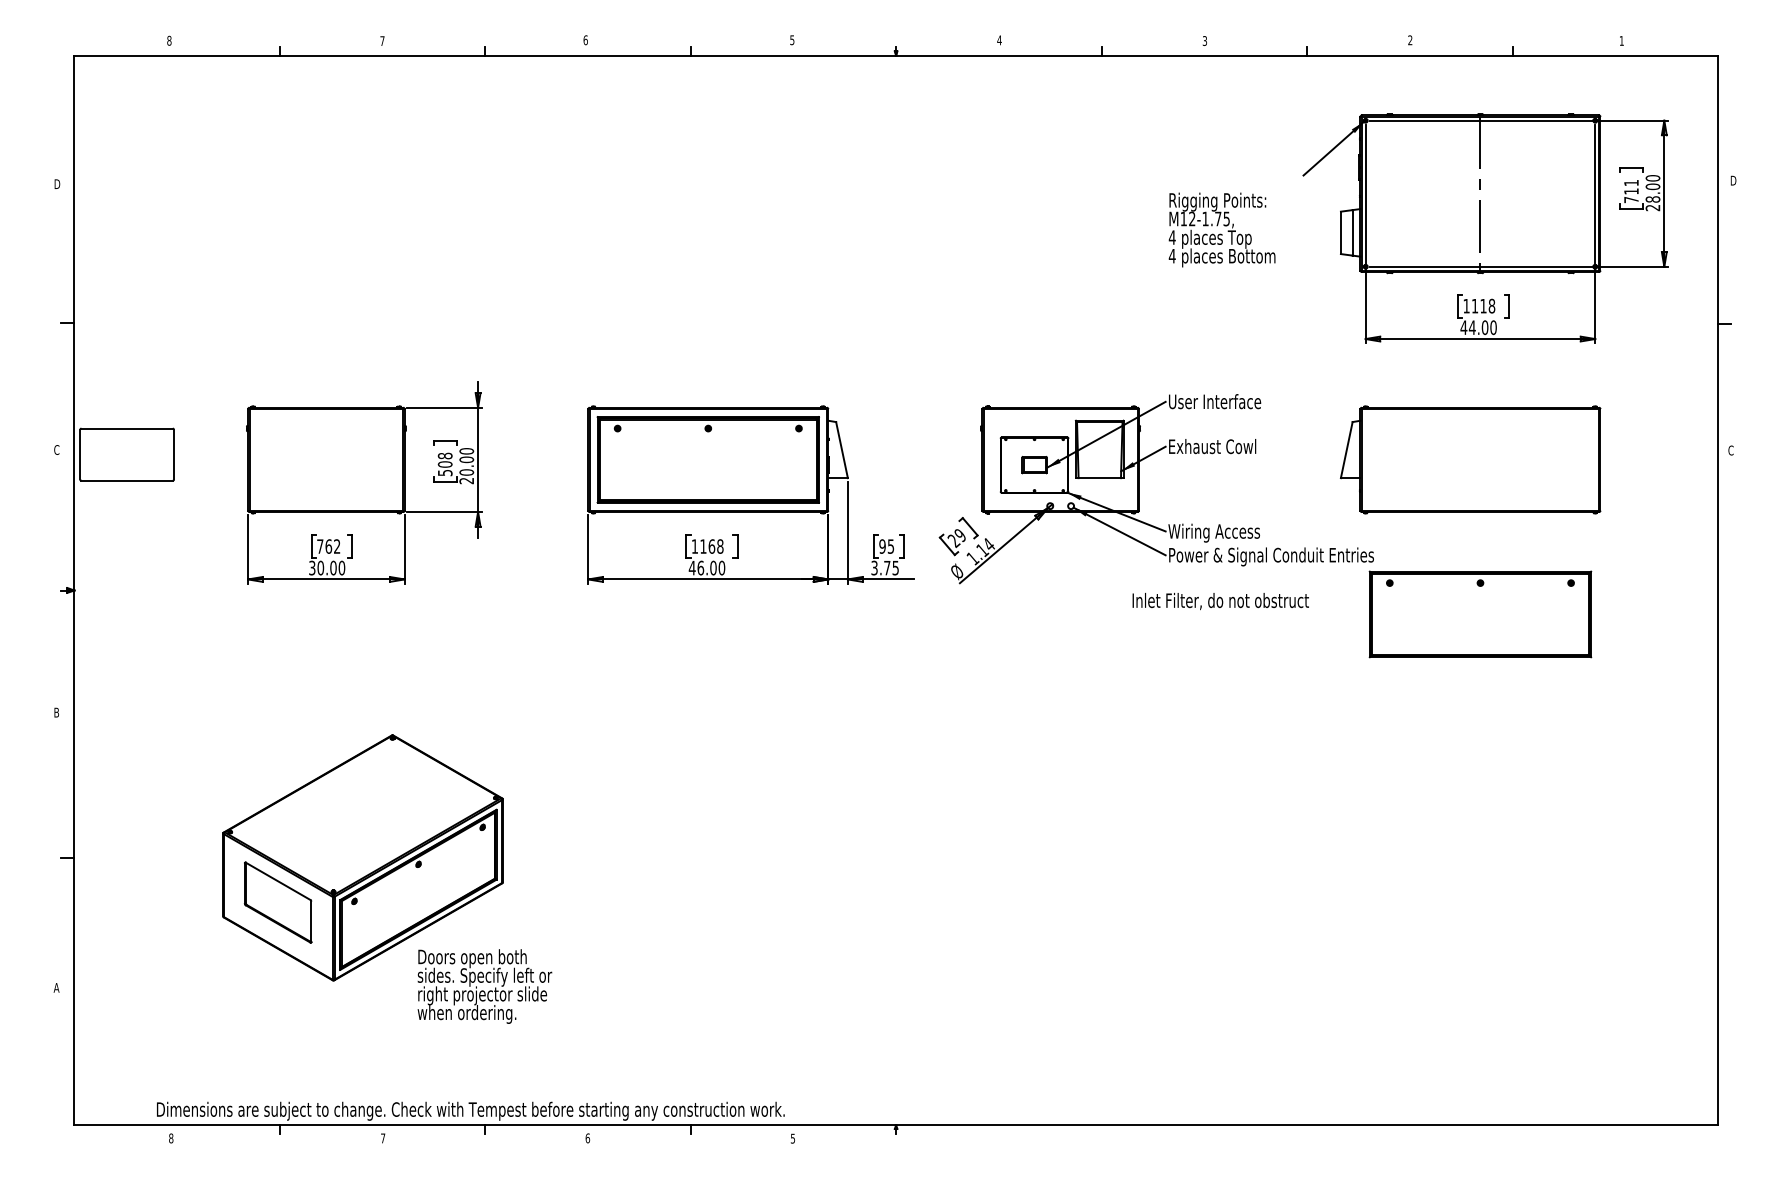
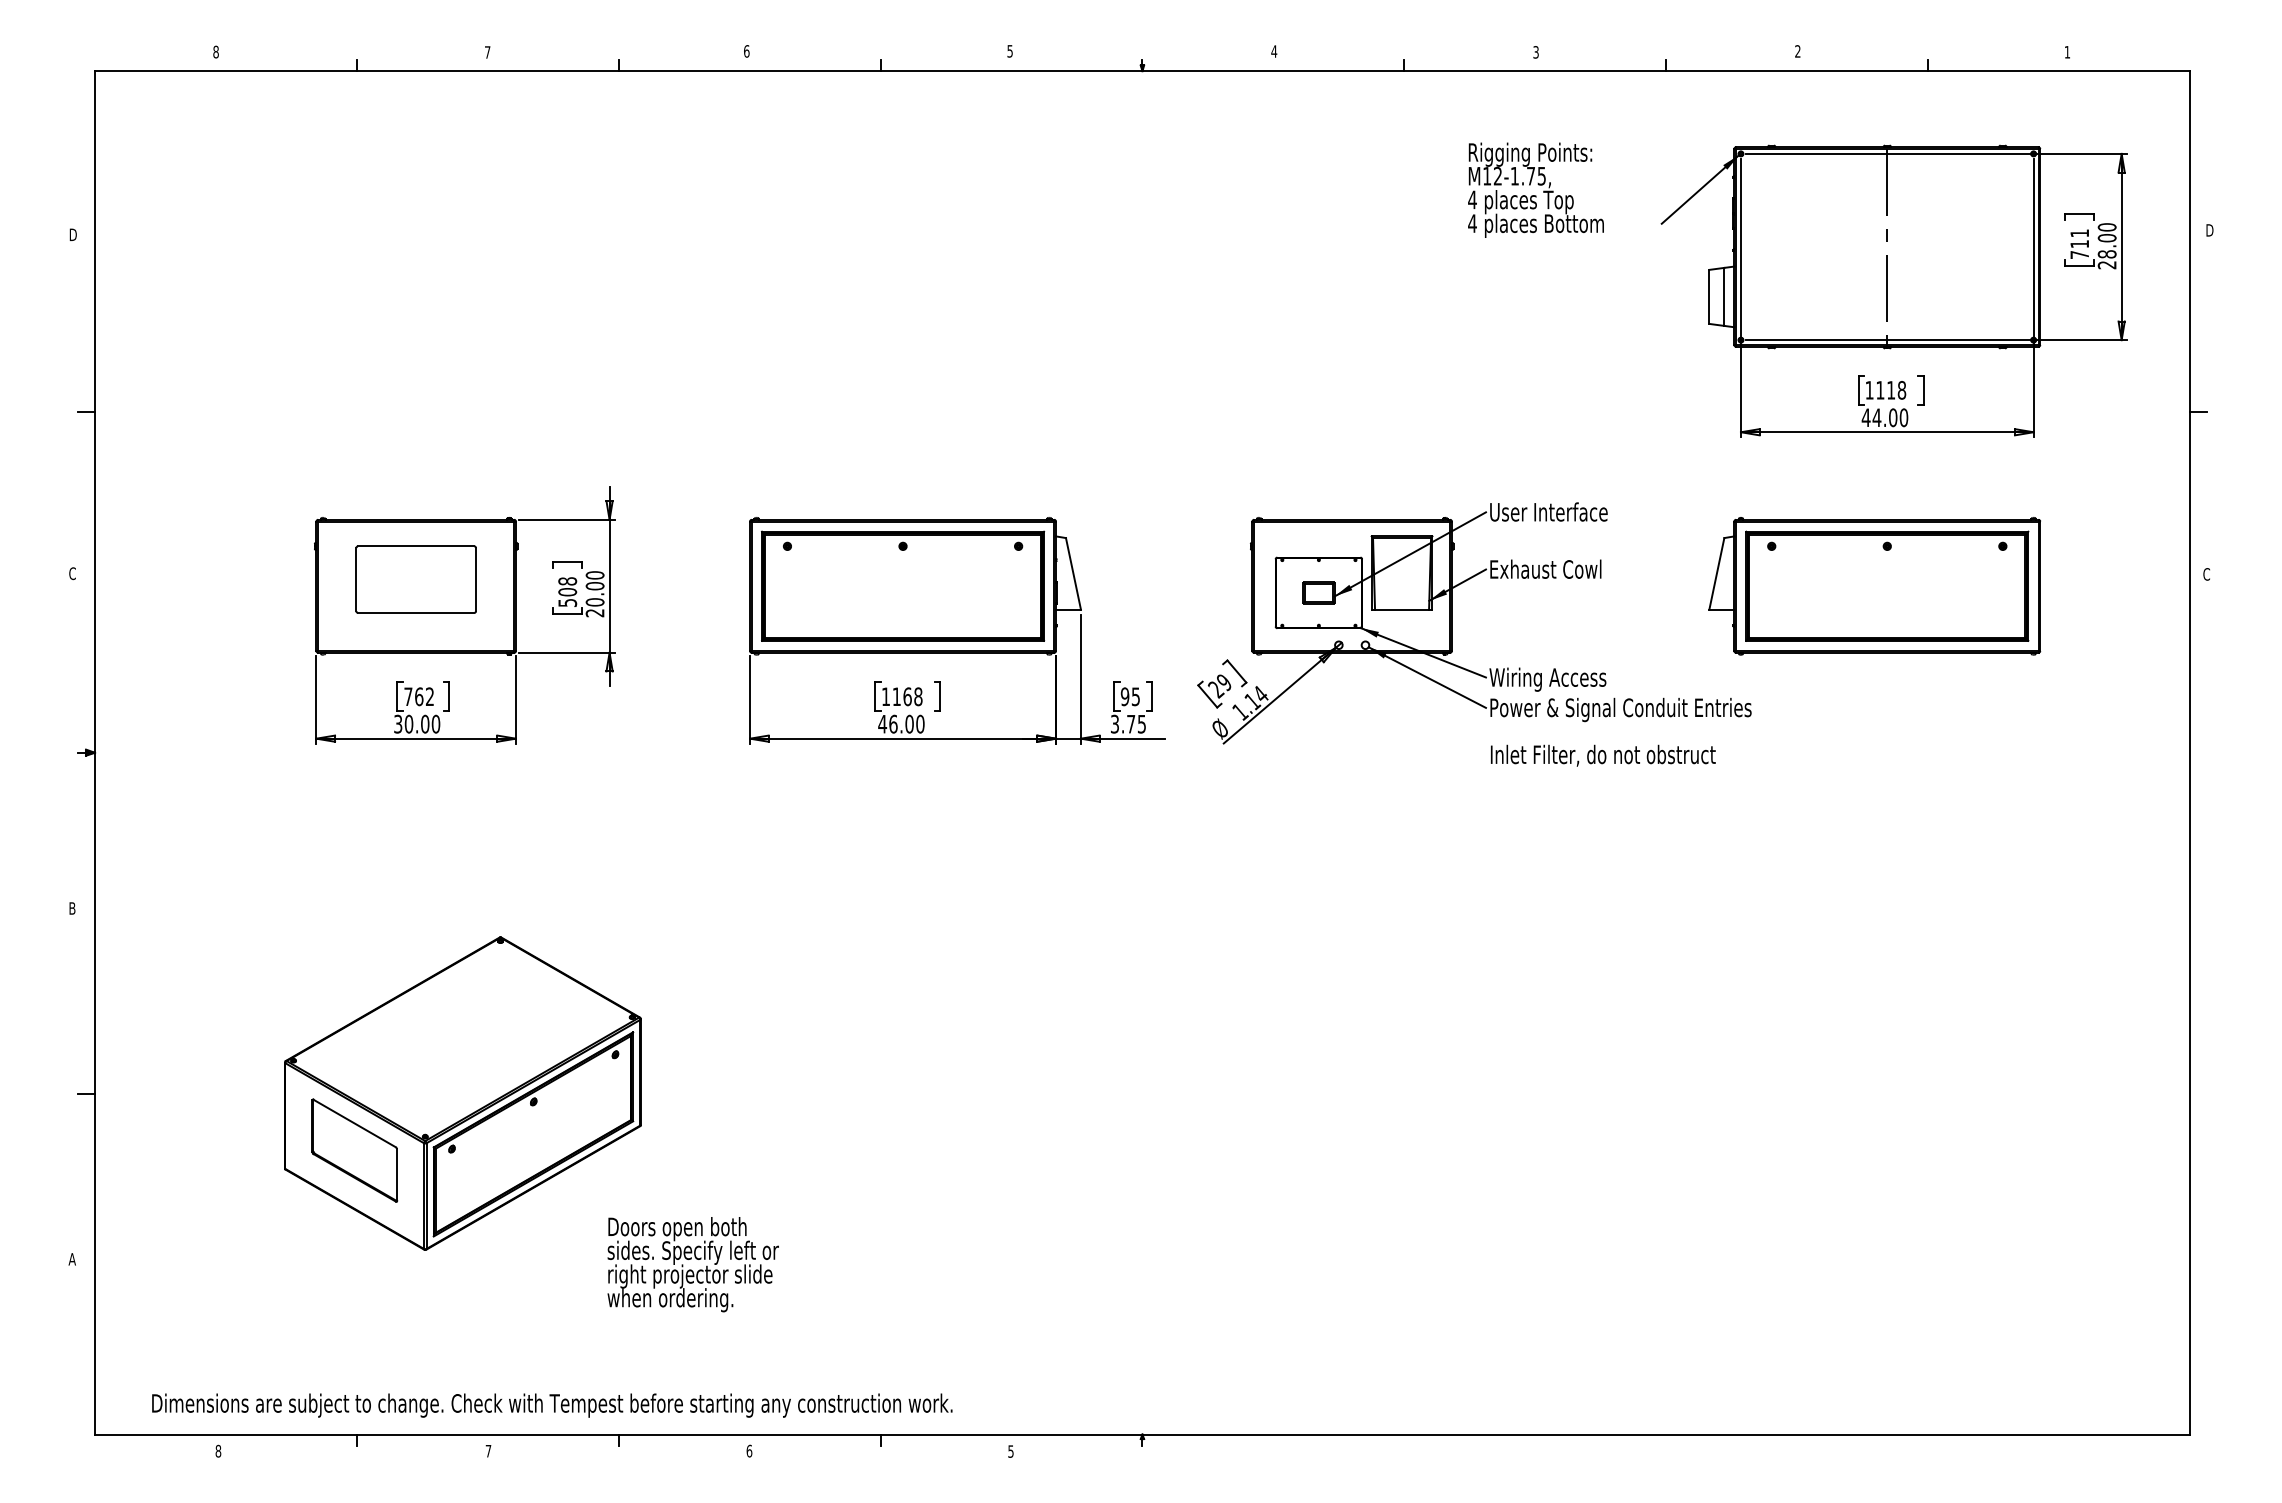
text: (1221, 229) -> (1535, 189), moved
part: (126, 454) -> (415, 579), moved
text: (1220, 601) -> (1603, 755), moved
part: (1480, 613) -> (1887, 585), moved
text: (484, 986) -> (692, 1264), moved
text: (470, 1111) -> (552, 1405), moved

